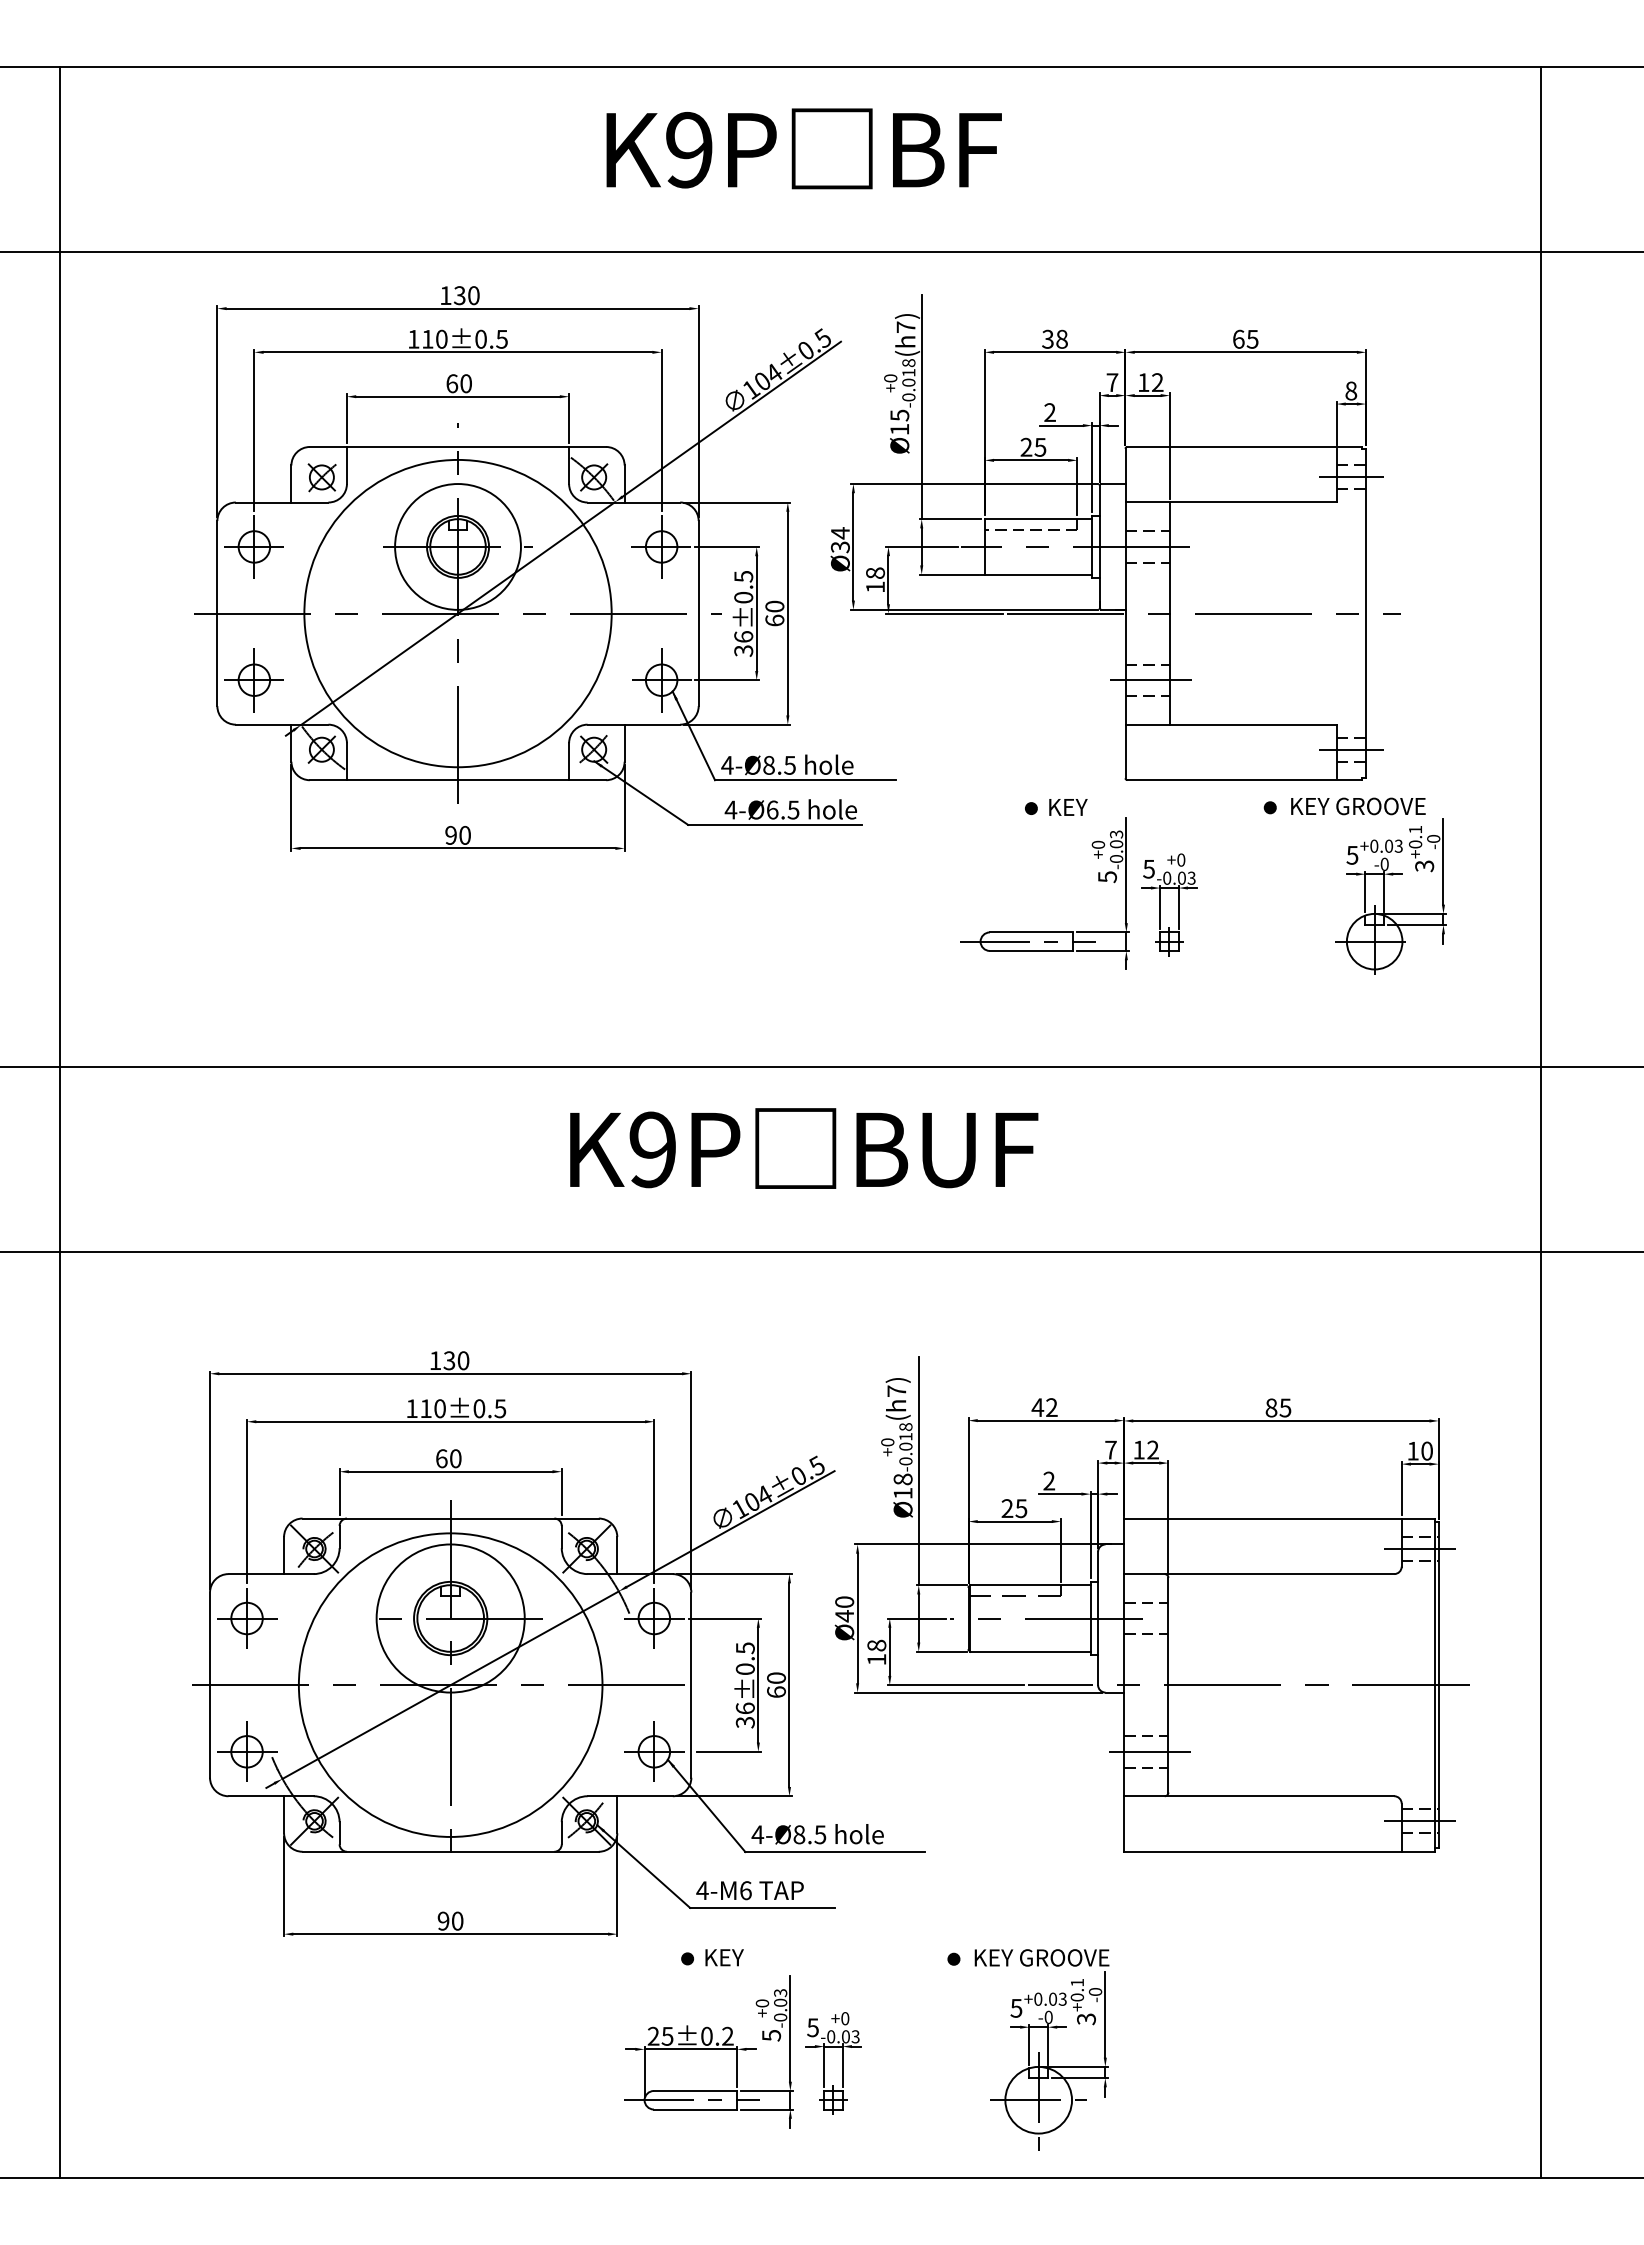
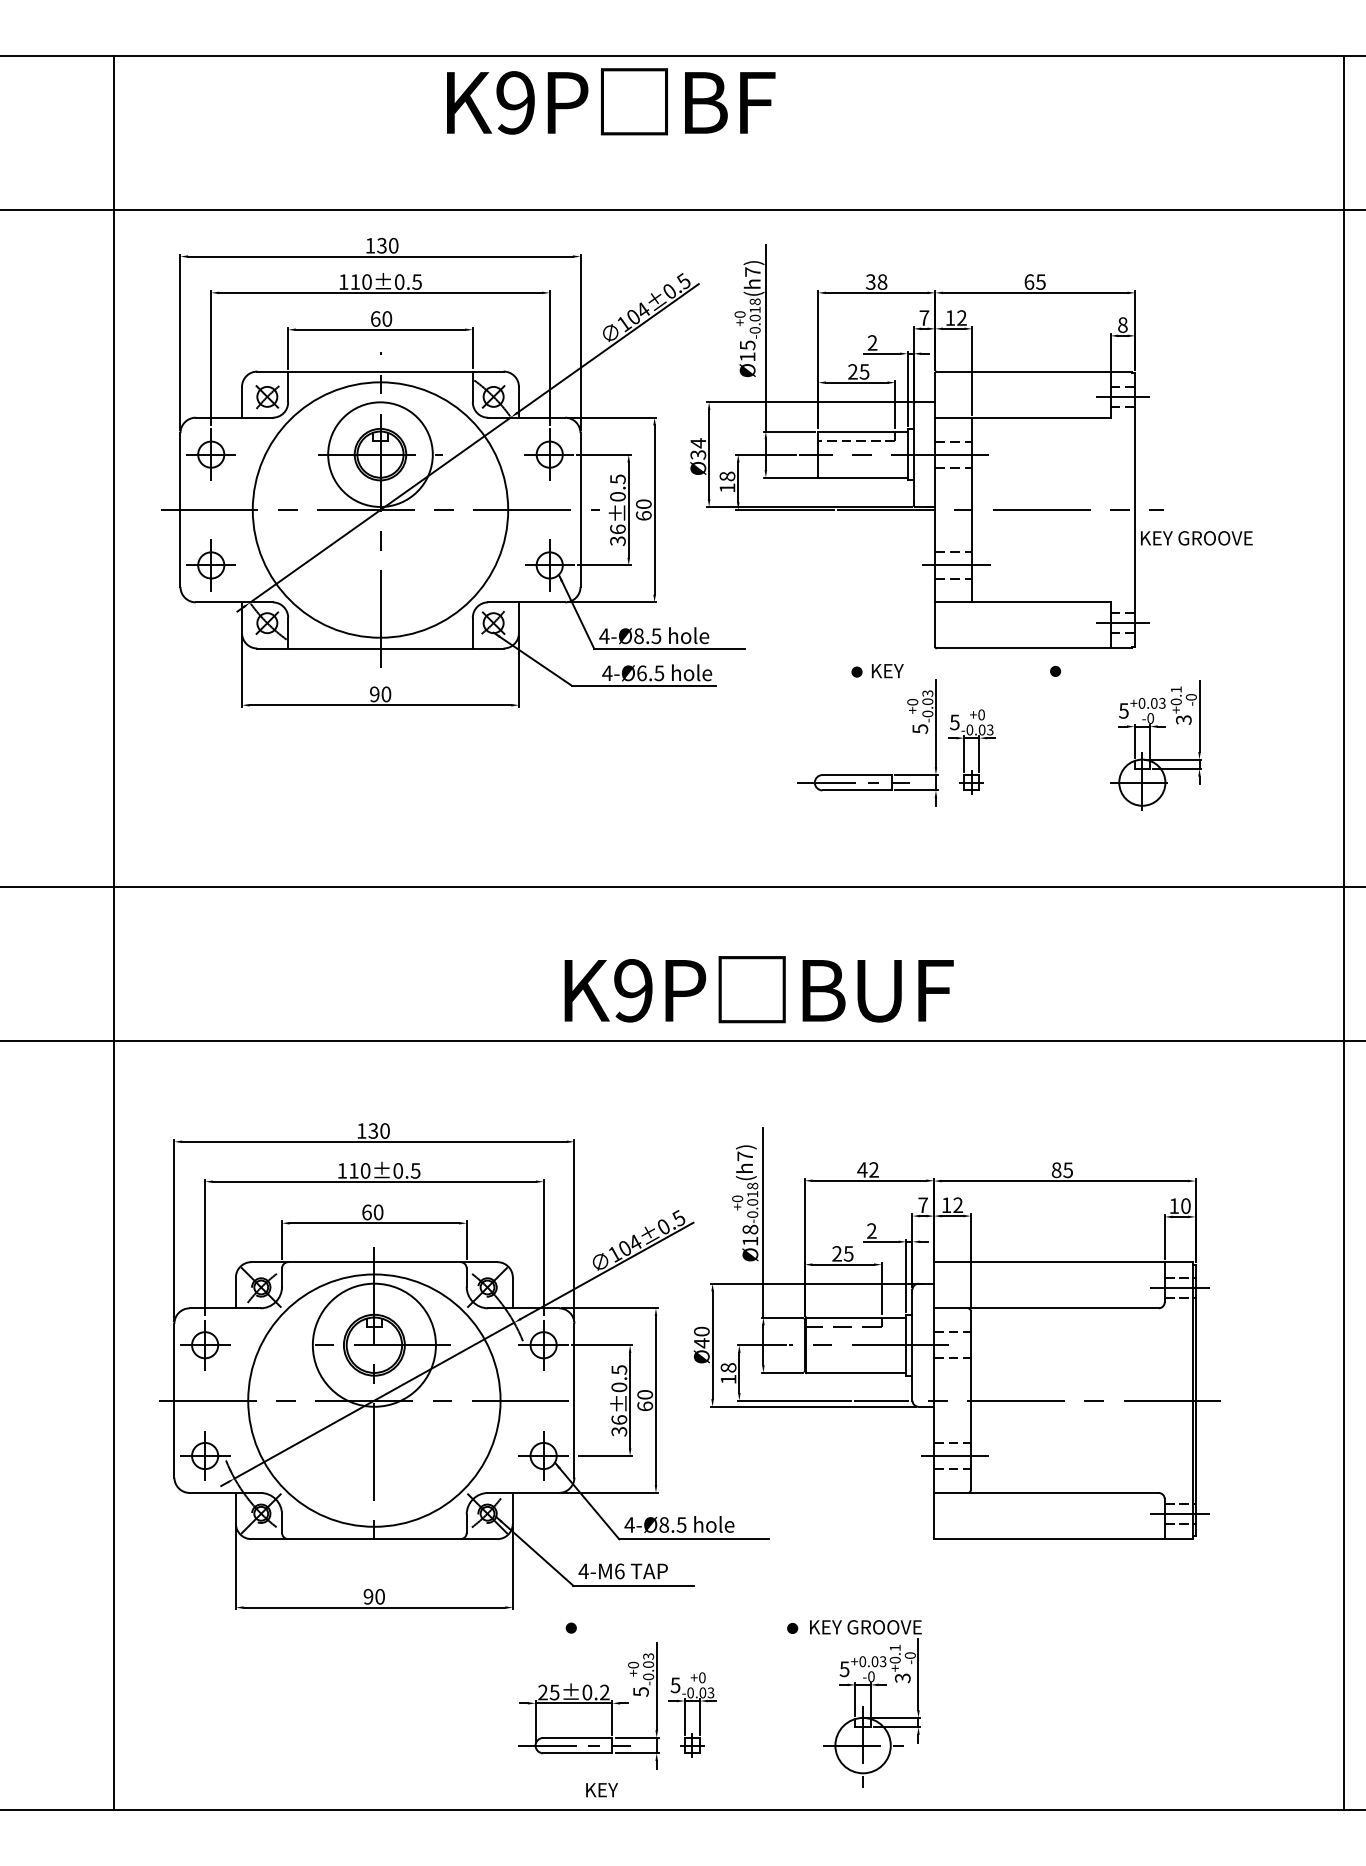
text: (804, 148) -> (611, 101), moved
text: (1358, 806) -> (1196, 538), moved
line: (59, 1121) -> (113, 932), moved
line: (1540, 1121) -> (1343, 932), moved
text: (803, 1148) -> (758, 989), moved
text: (723, 1958) -> (601, 1790), moved

